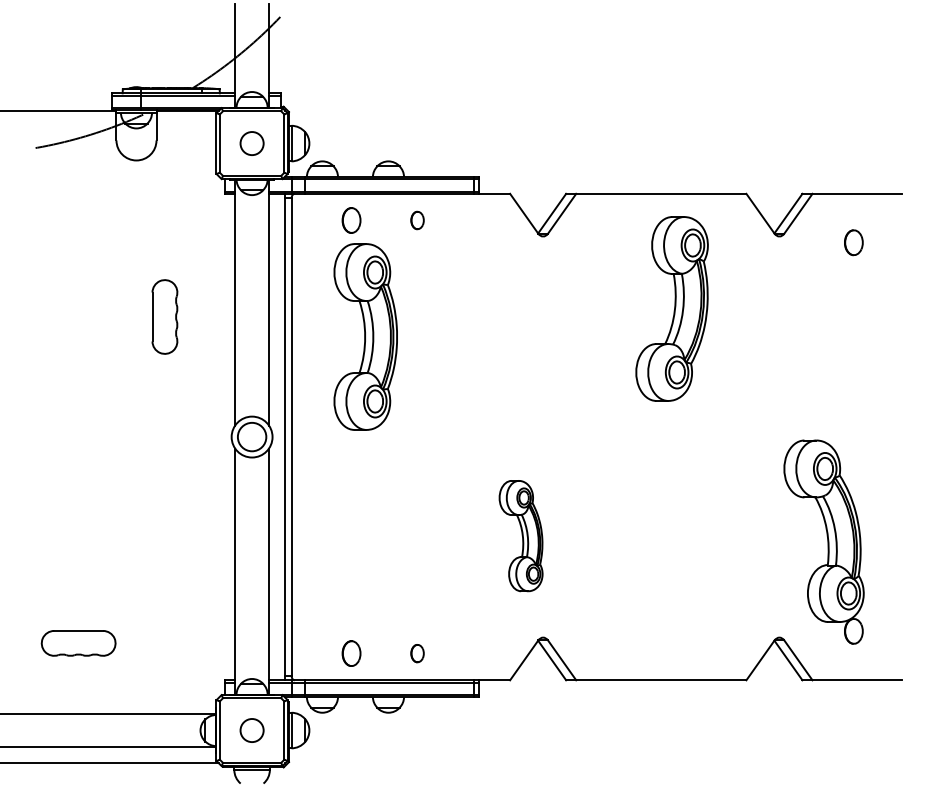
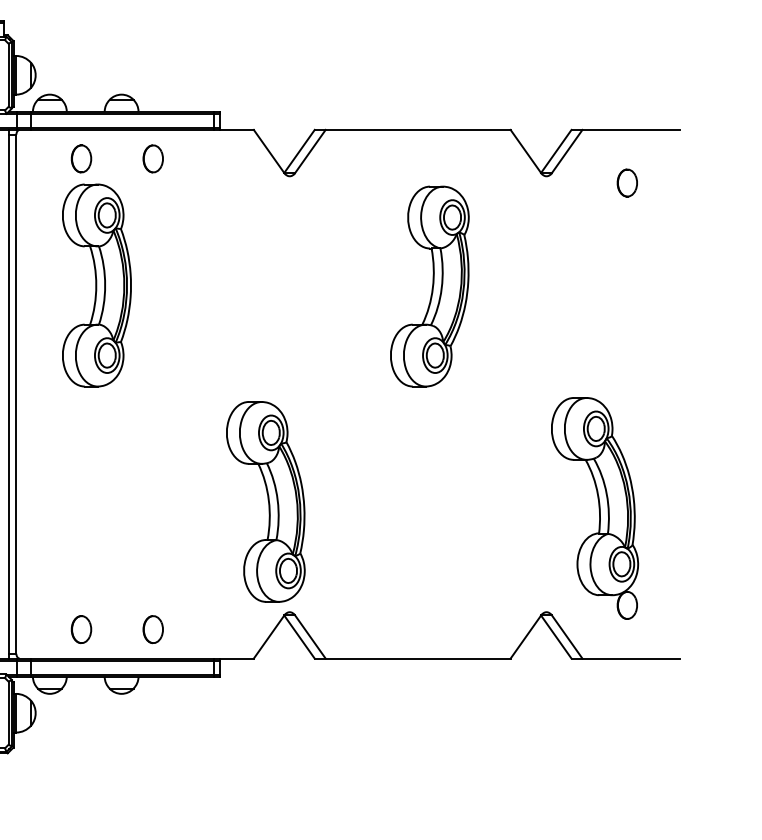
part: (417, 220) -> (153, 158), size x1.43
part: (671, 308) -> (429, 286), moved
part: (520, 535) -> (265, 501), size x1.67
part: (417, 653) -> (153, 629), size x1.43

